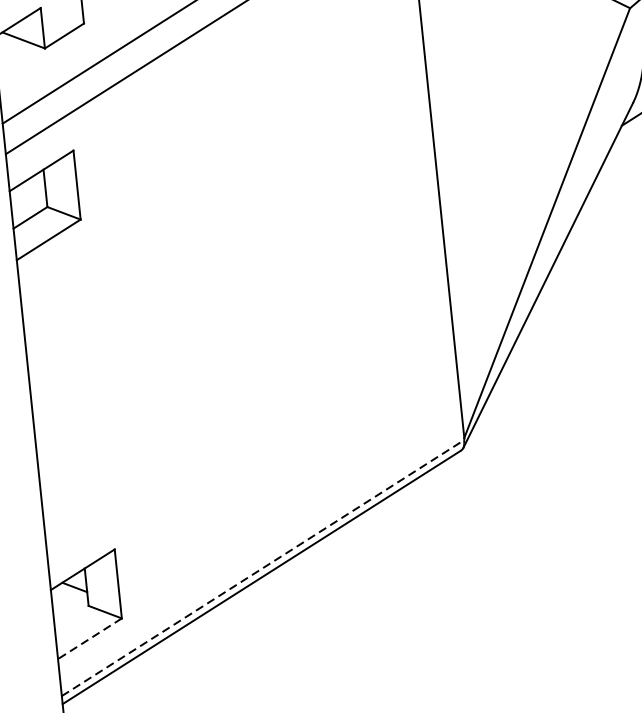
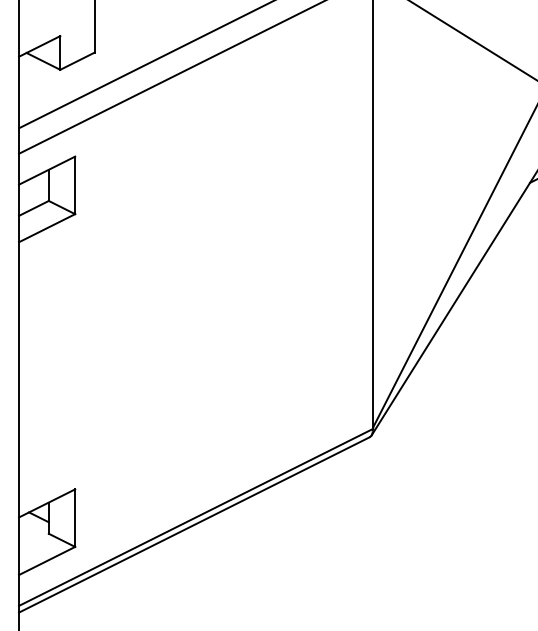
line: (263, 568) -> (196, 517), dashed -> solid
line: (89, 639) -> (46, 561), dashed -> solid

